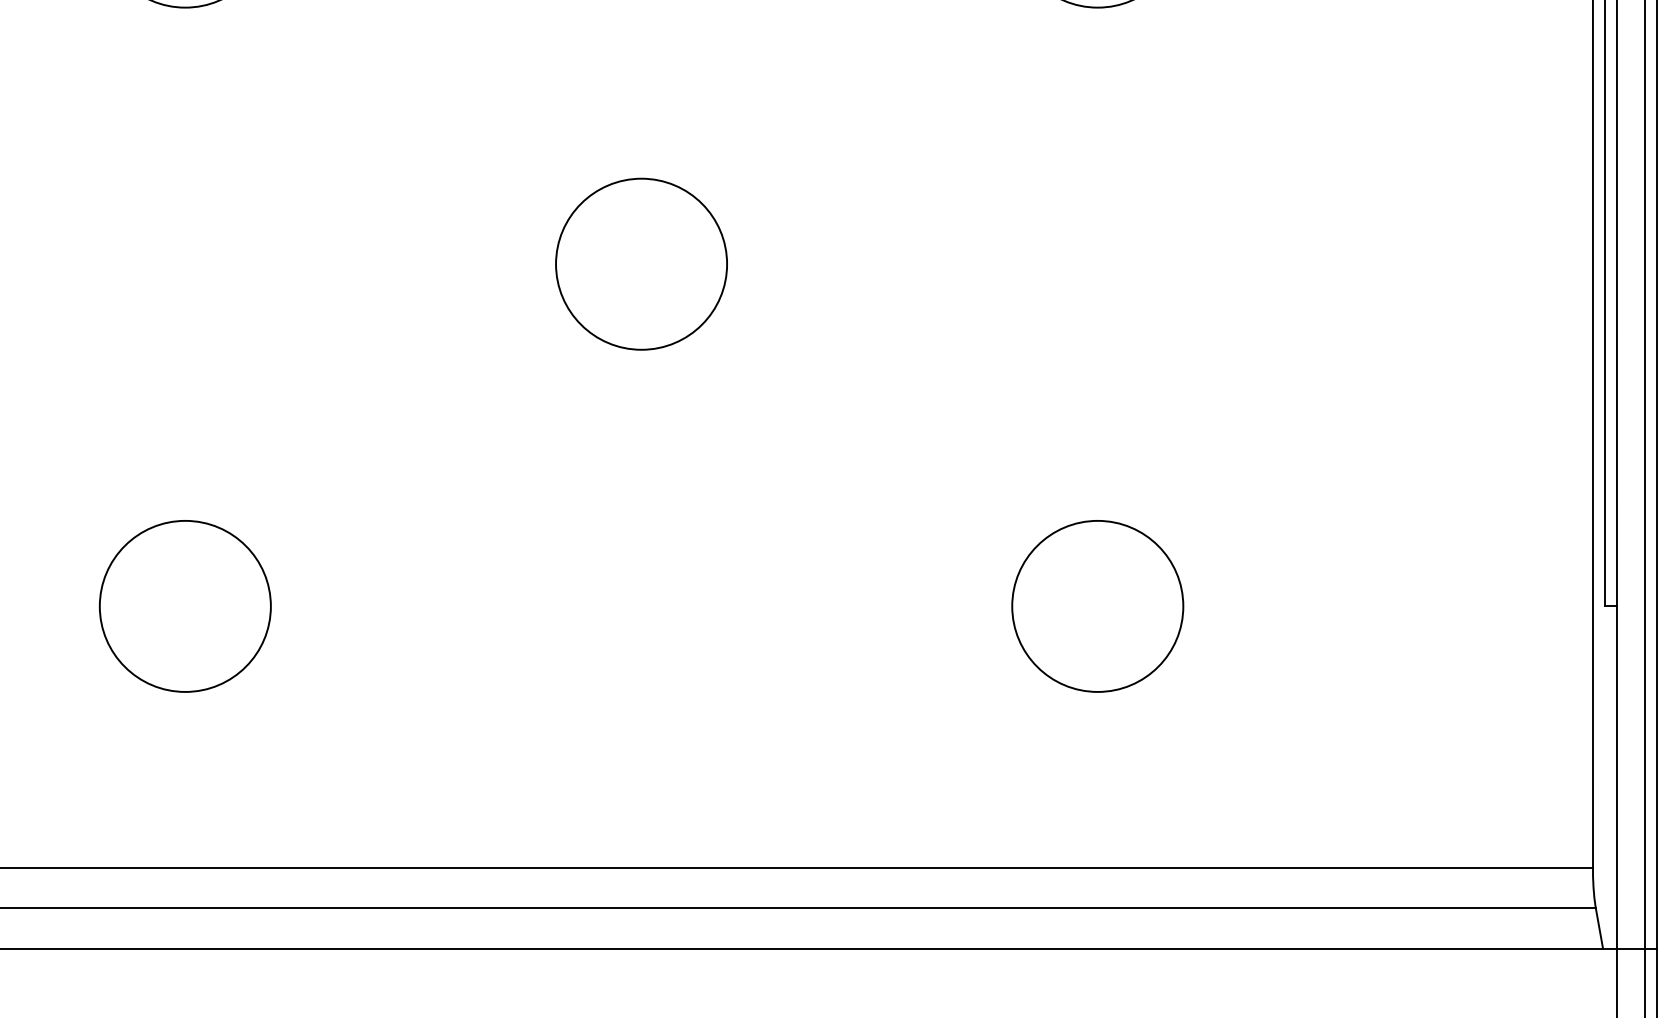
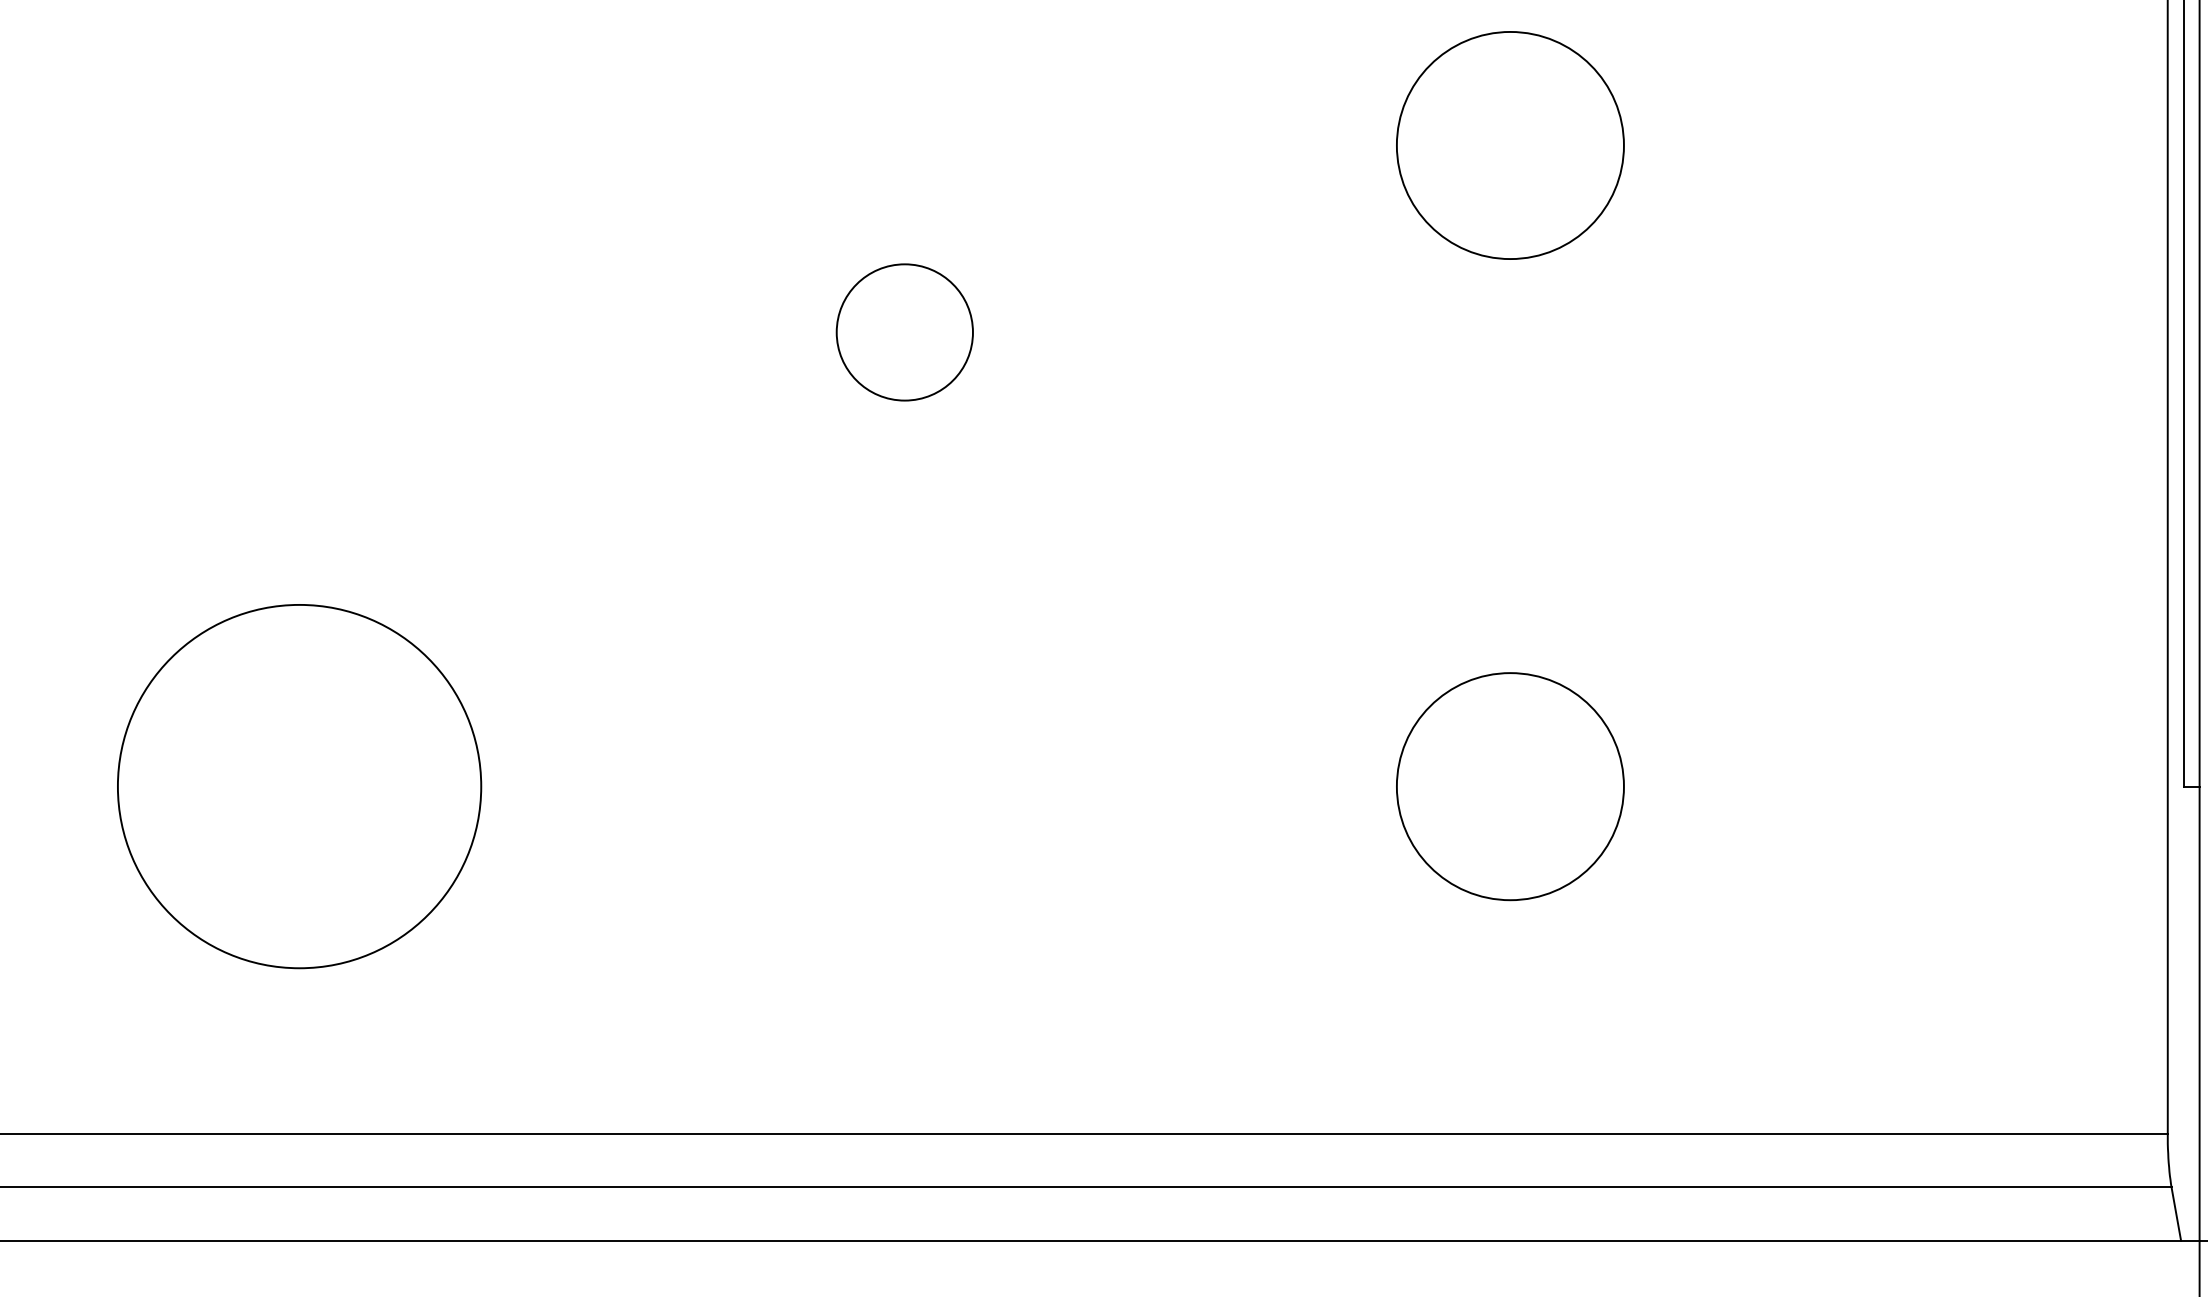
circle: (1097, 123) -> (1510, 145), added
circle: (641, 263) -> (904, 331), size x0.6
circle: (184, 606) -> (298, 786), size x1.6

